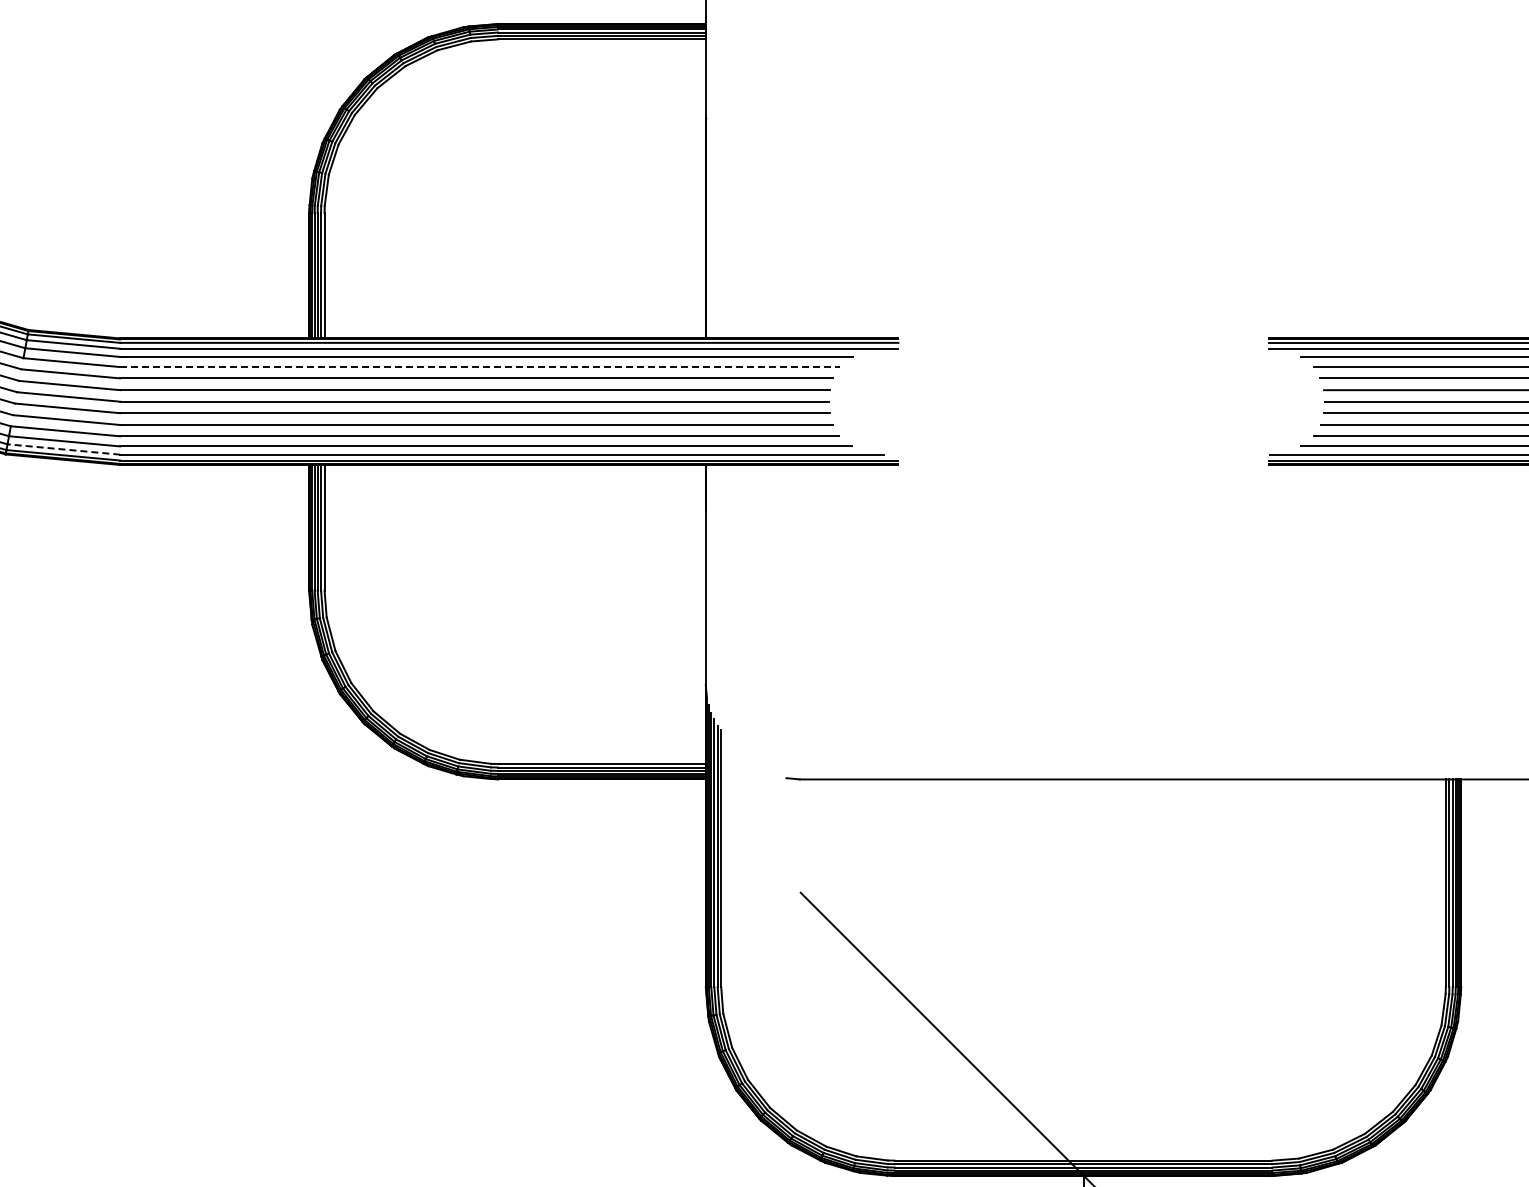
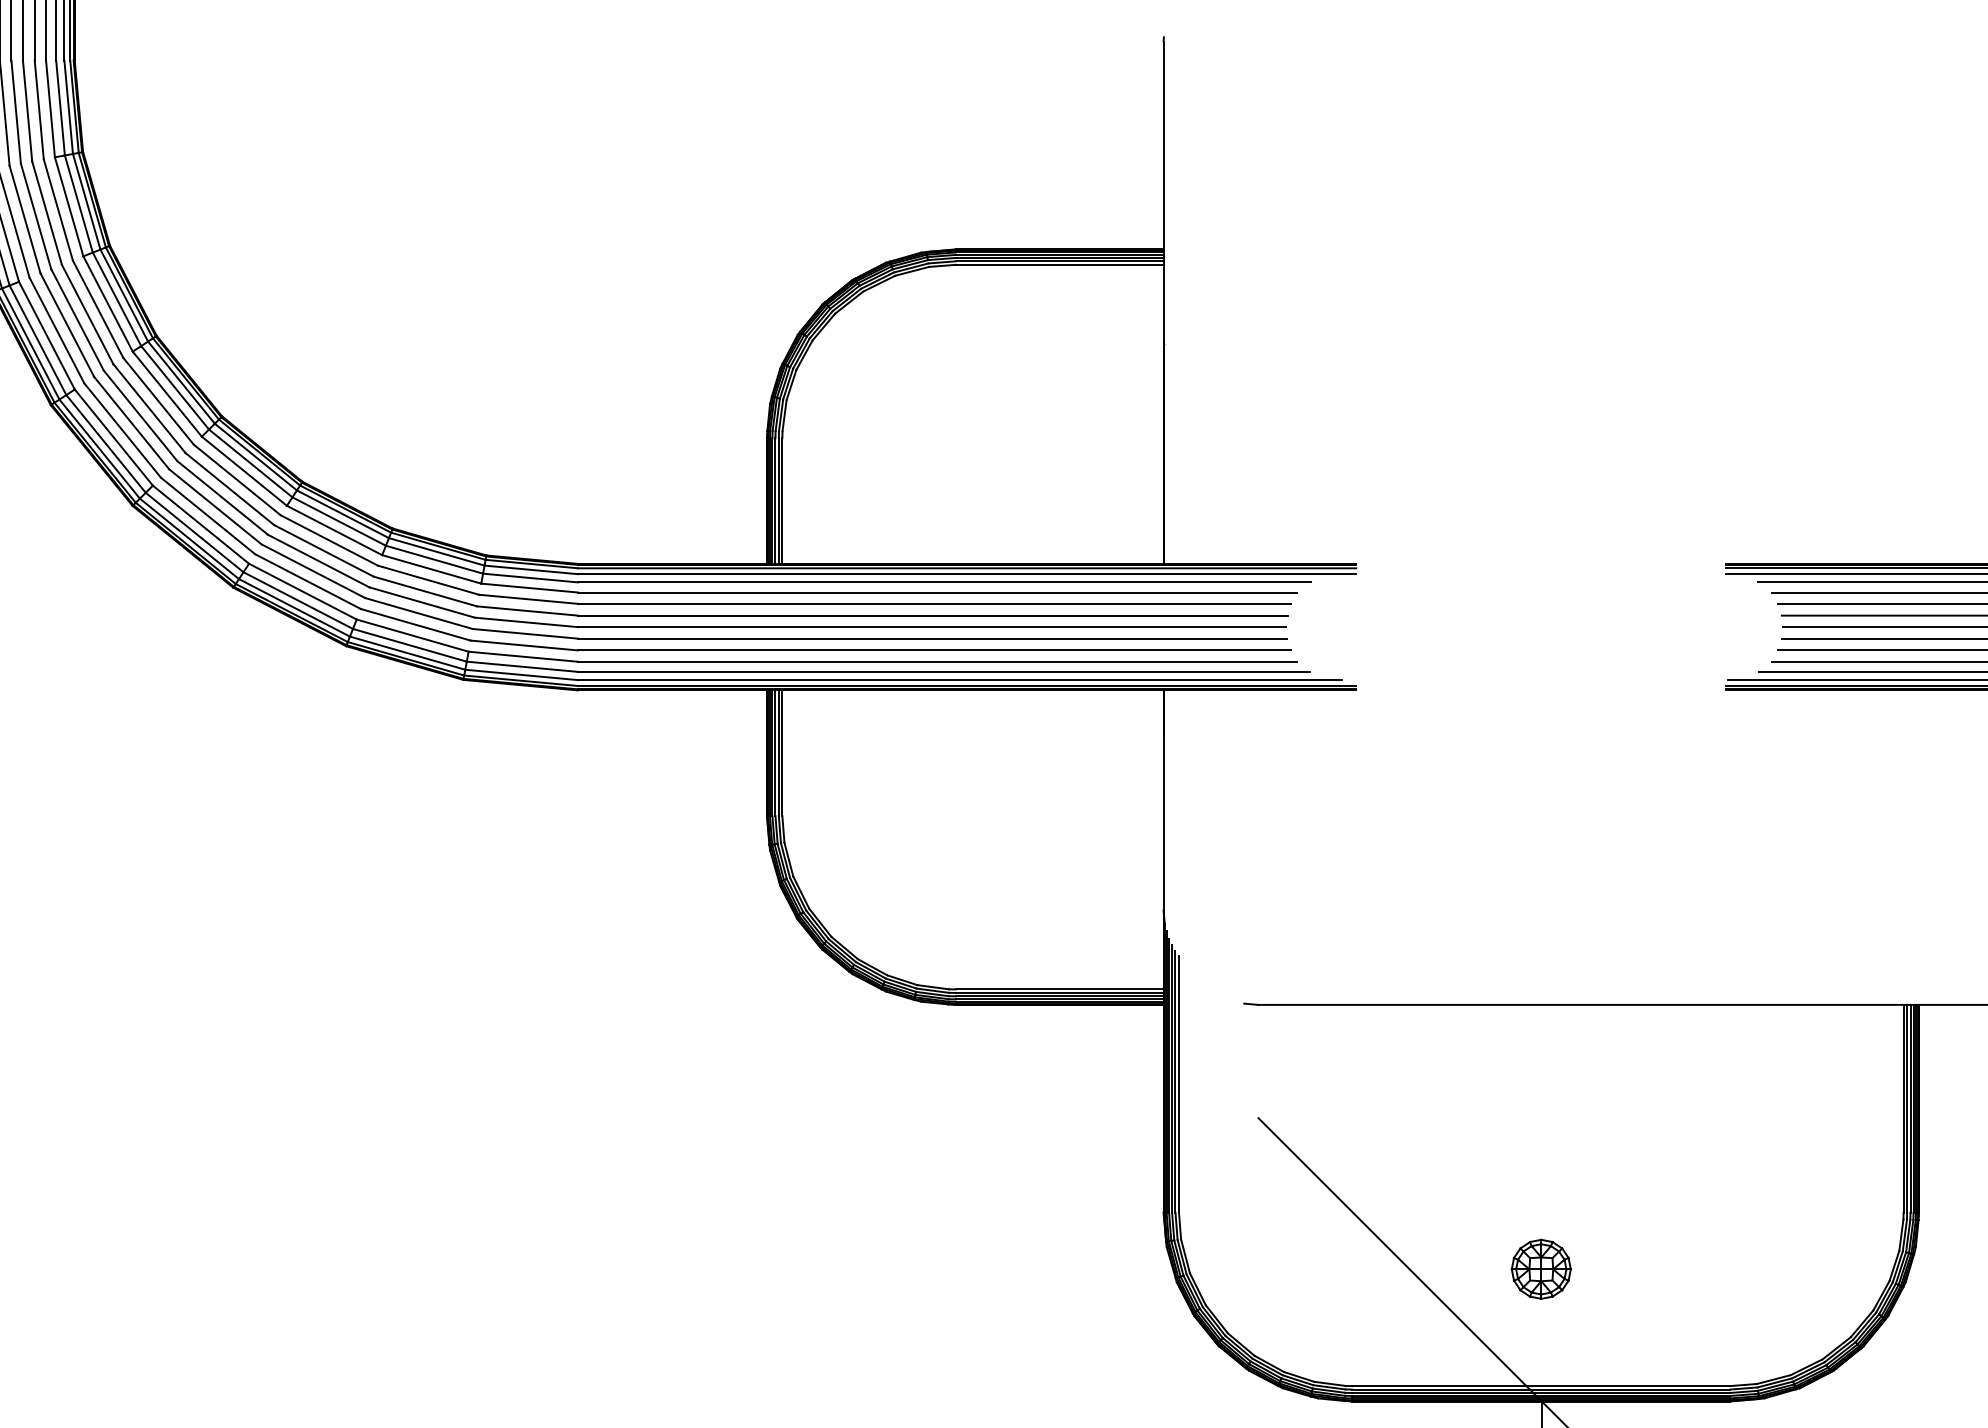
line: (479, 367) -> (937, 592), dashed -> solid
line: (63, 449) -> (521, 674), dashed -> solid
part: (1082, 1043) -> (1540, 1268), added

